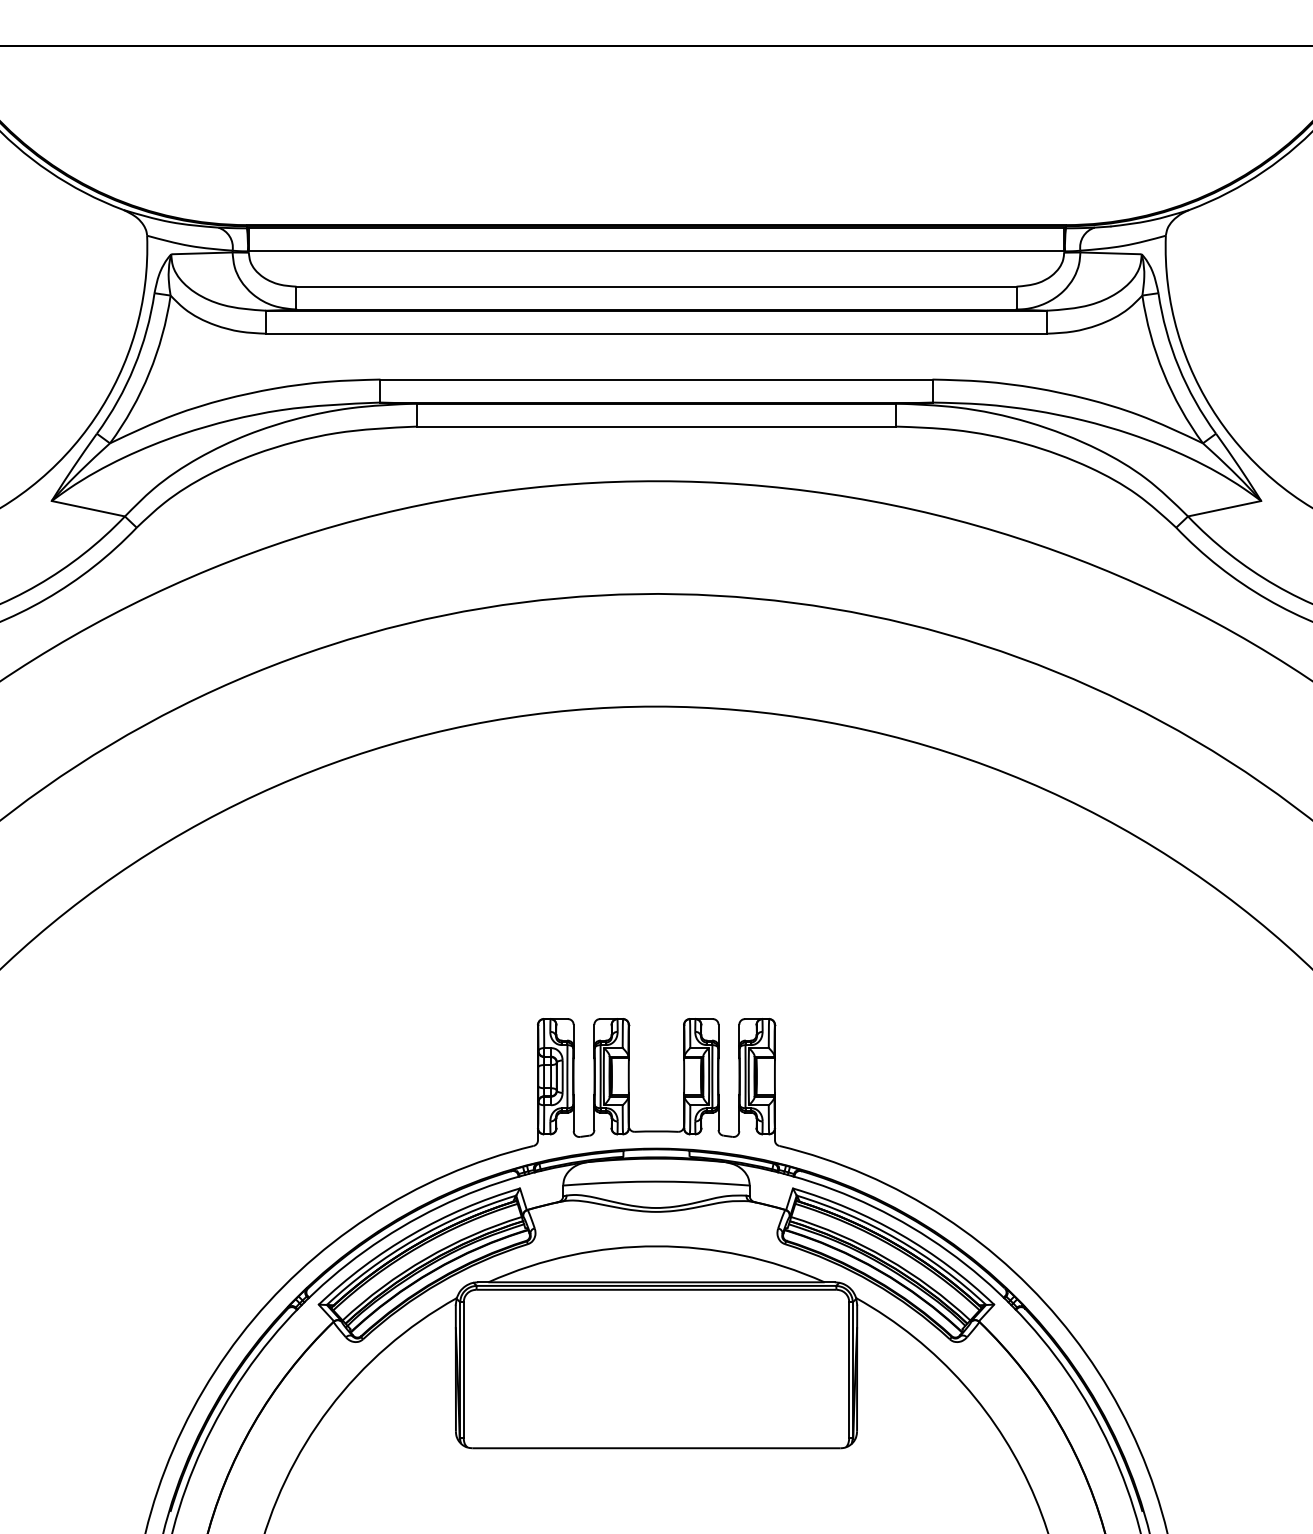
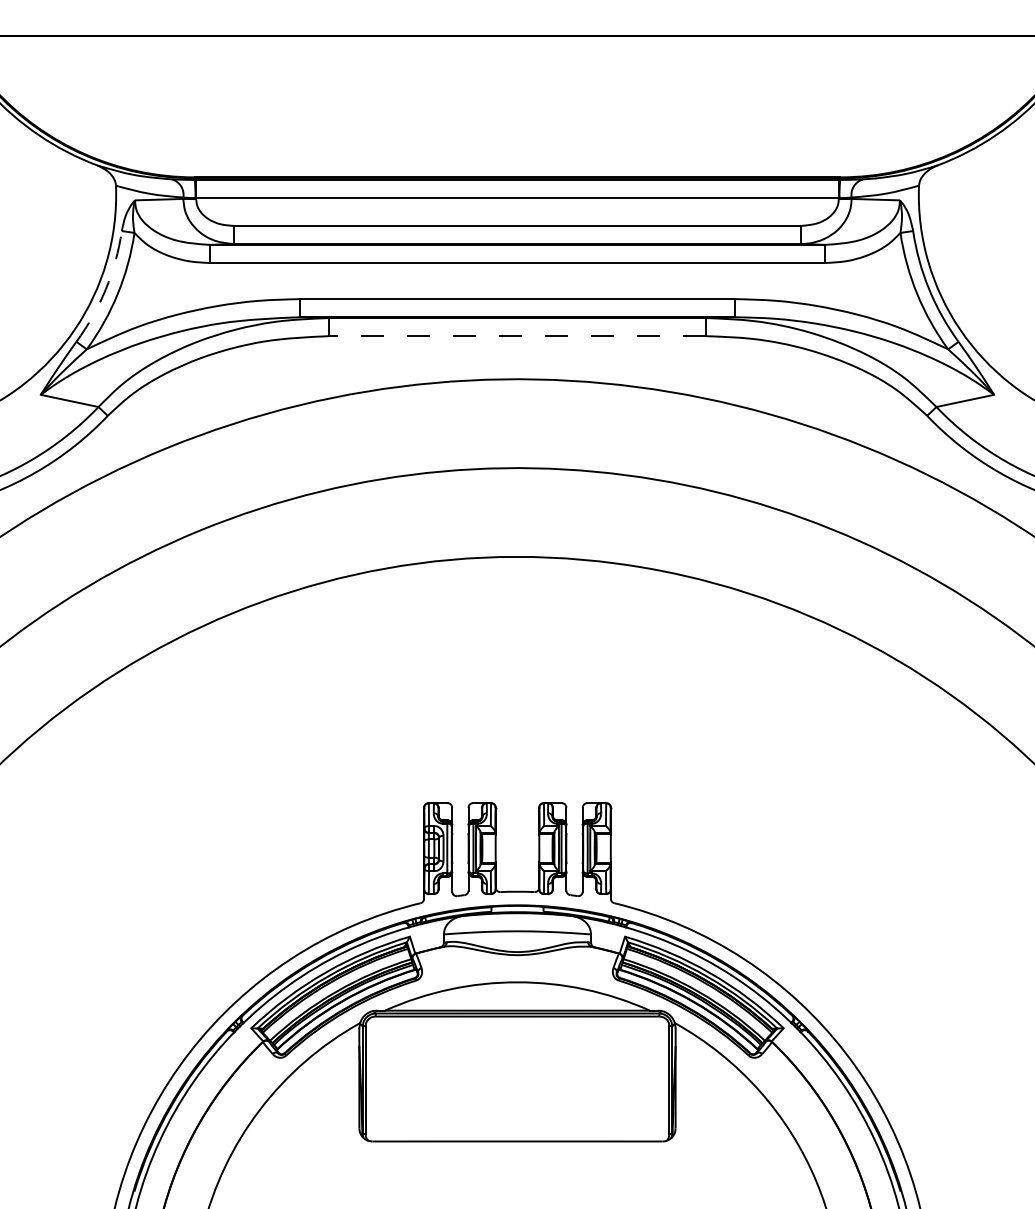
arc: (133, 367) -> (105, 289), solid -> dashed
line: (656, 426) -> (517, 336), solid -> dashed

